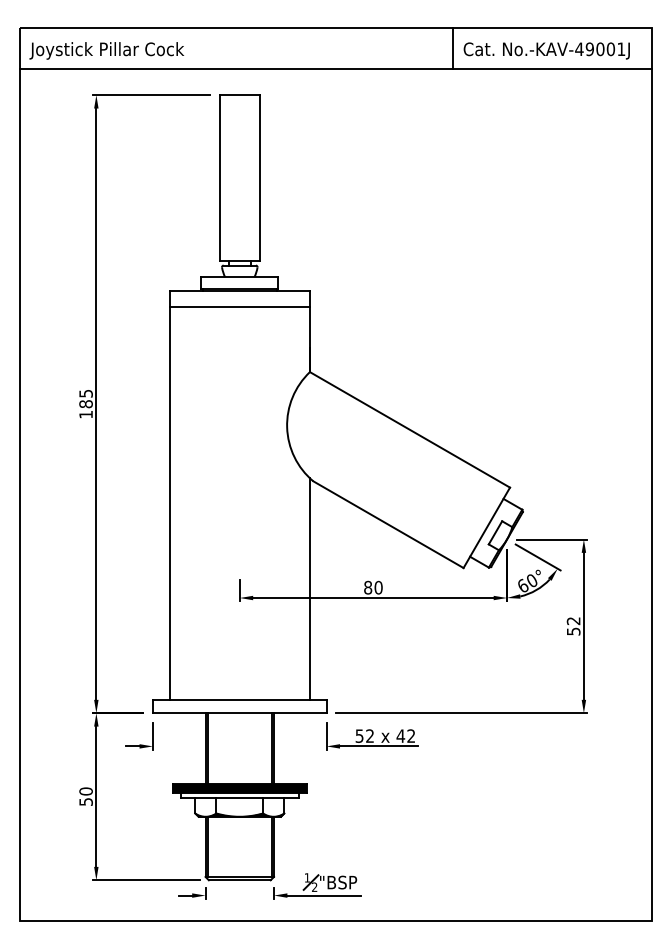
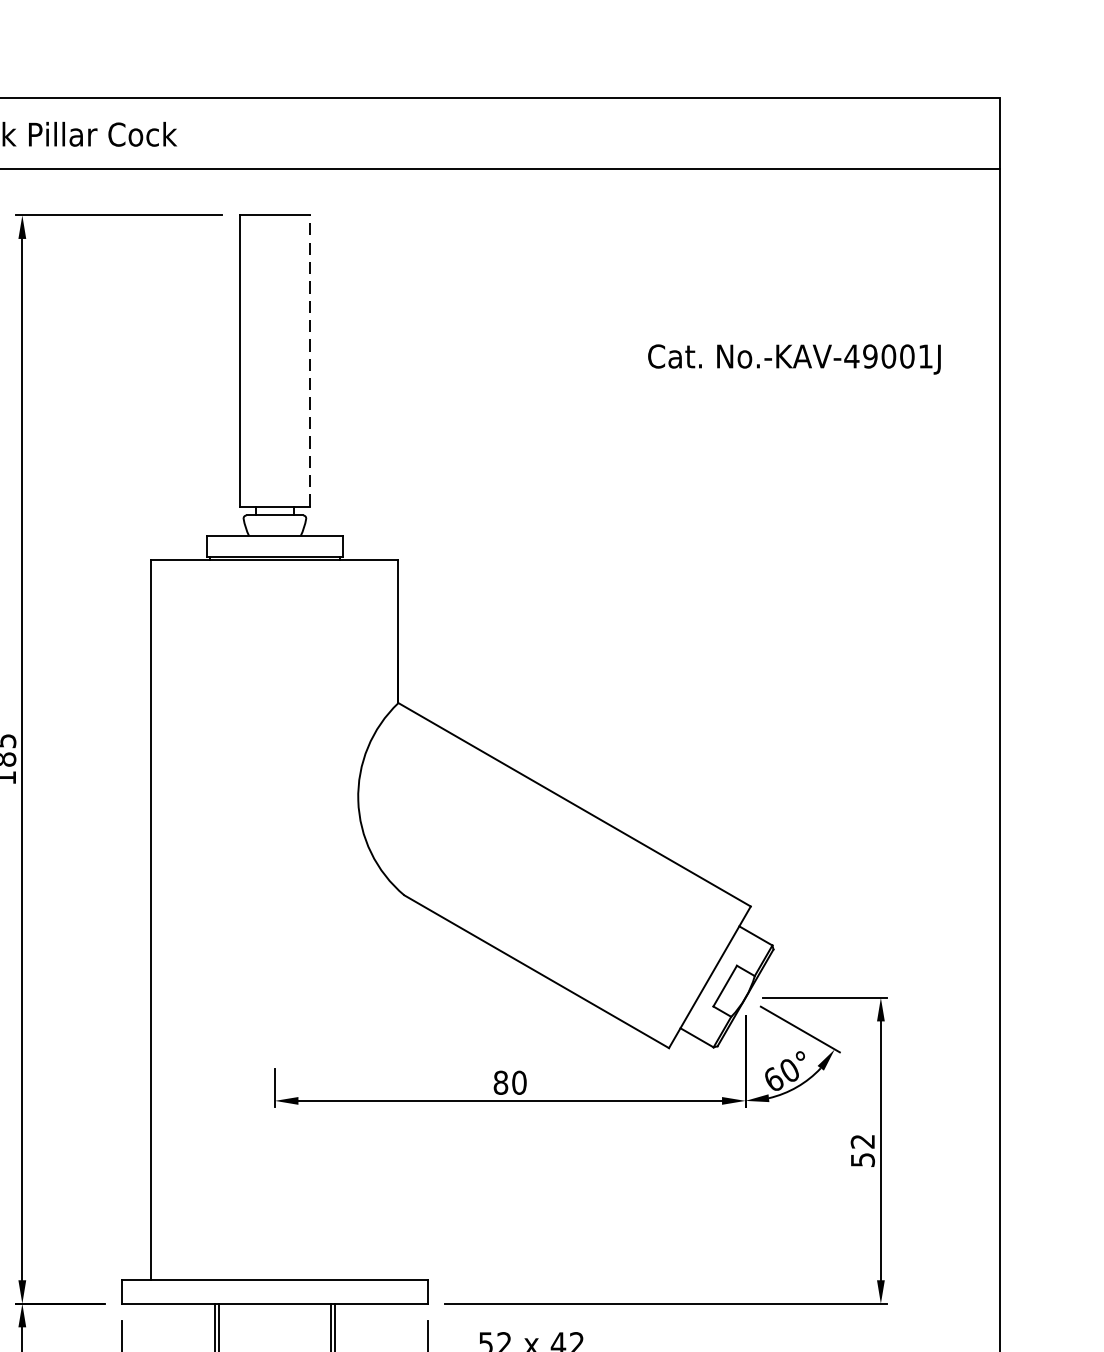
line: (452, 48) -> (649, 133), removed
text: (546, 50) -> (793, 358), moved
line: (259, 177) -> (309, 360), solid -> dashed
line: (239, 307) -> (274, 589), removed
line: (309, 588) -> (397, 1084), removed

